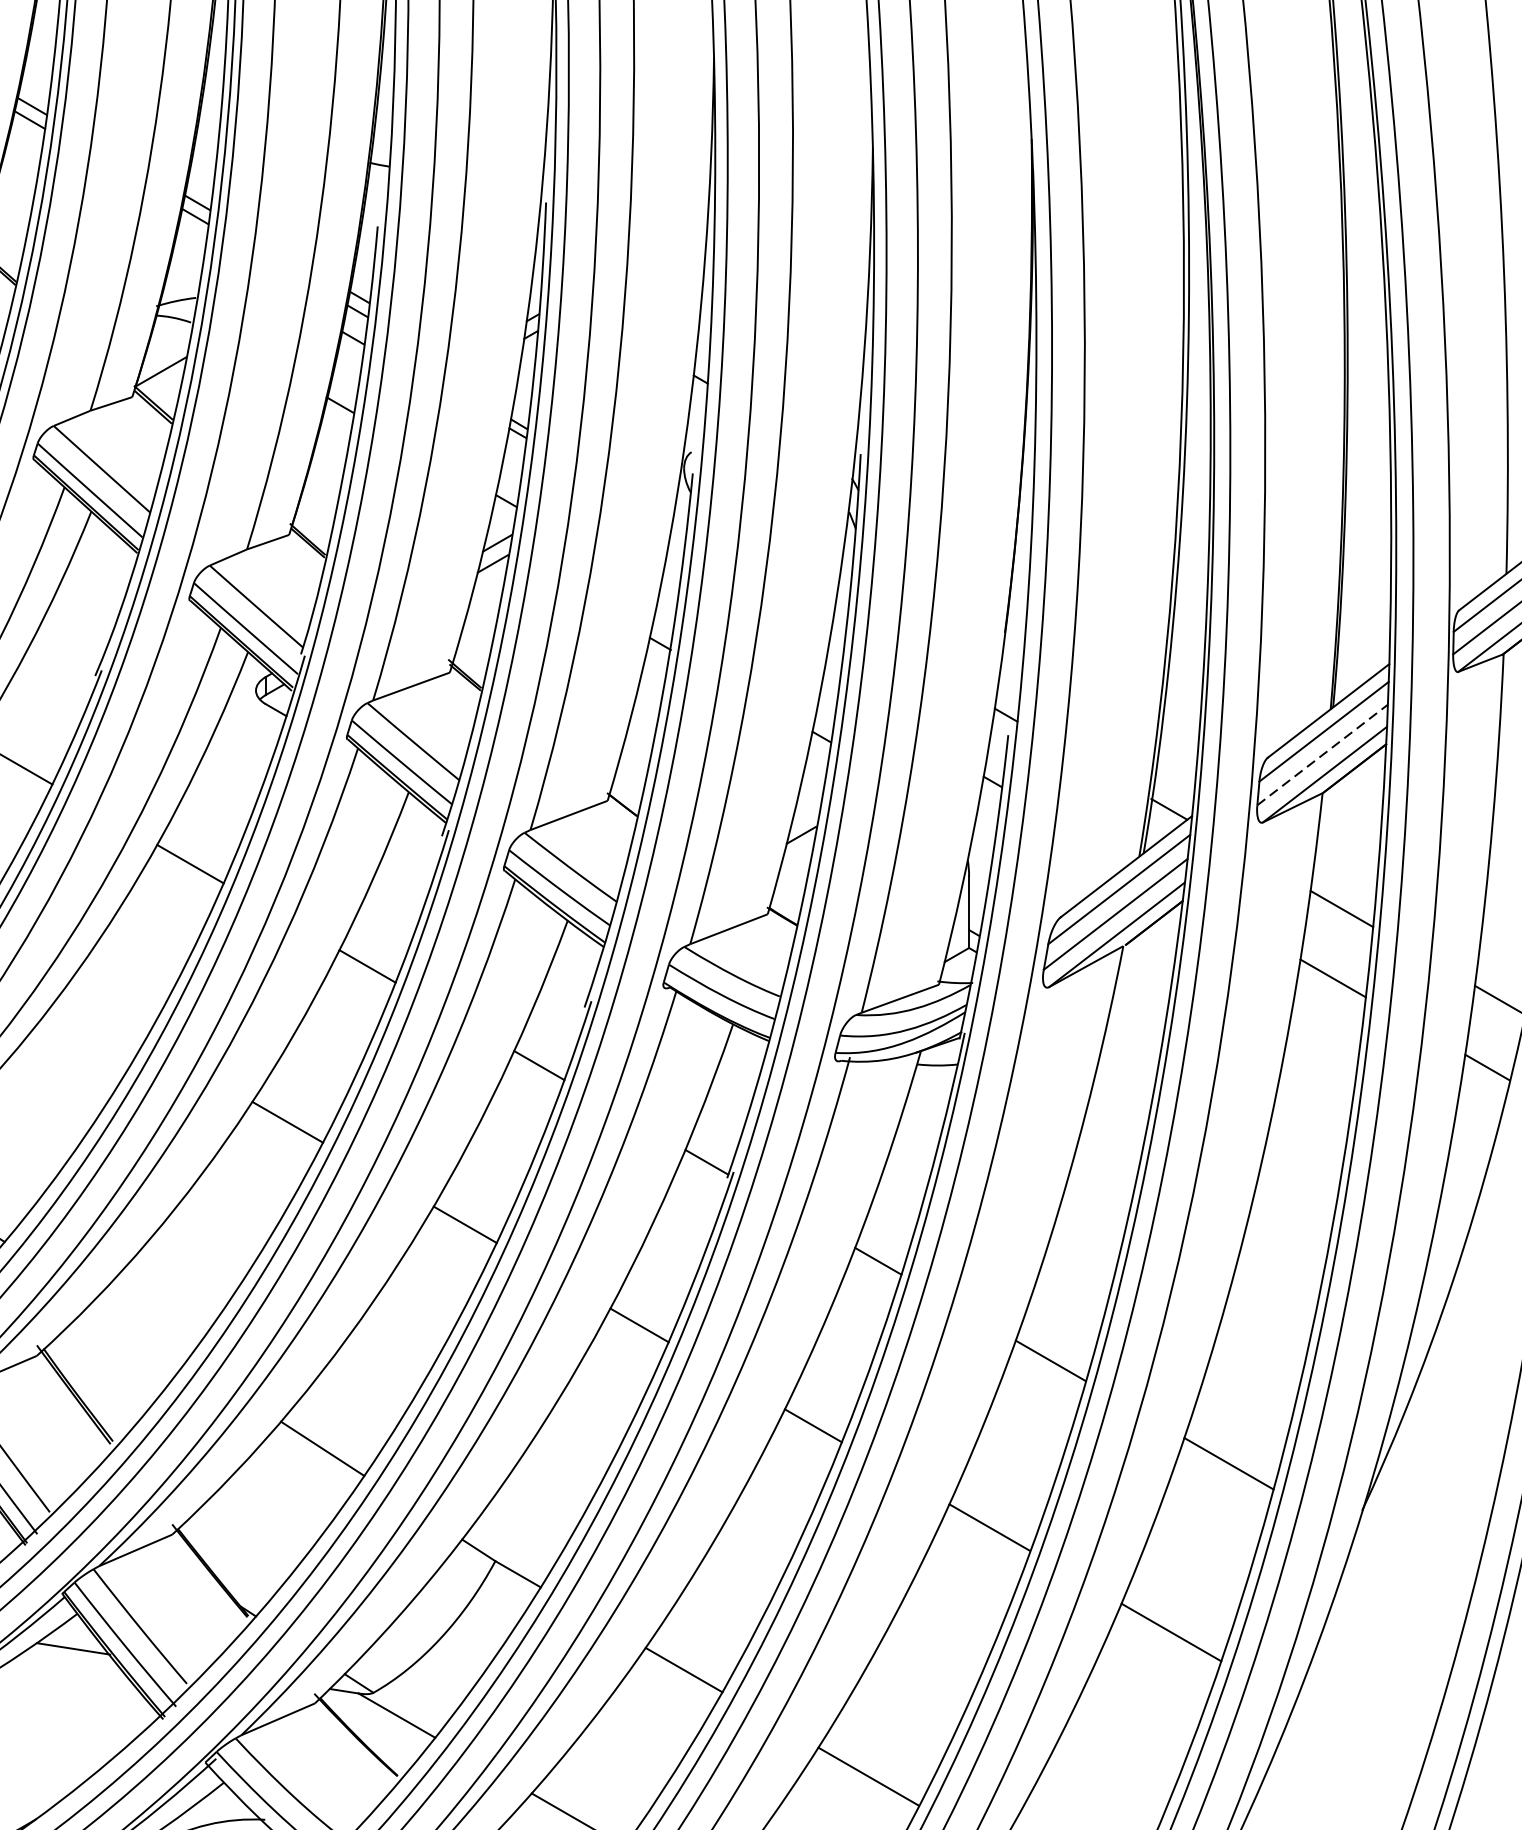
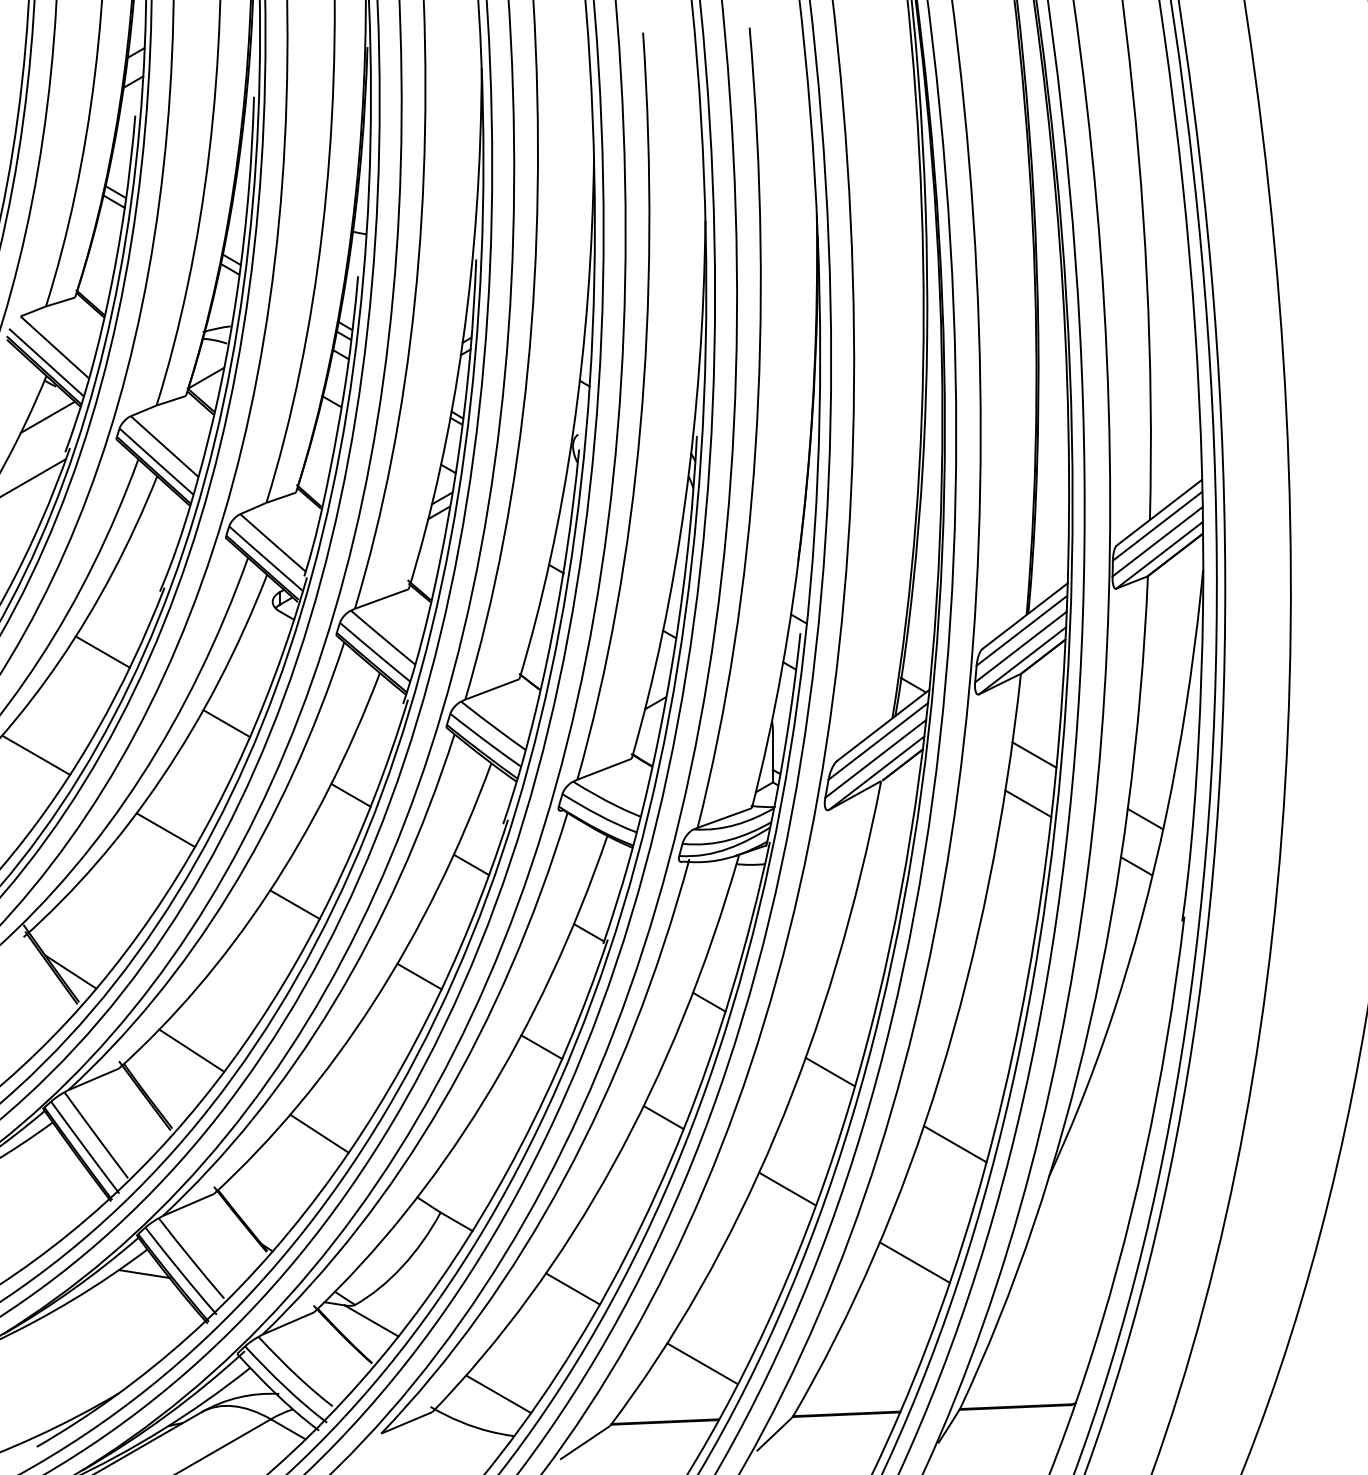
line: (1321, 755) -> (1020, 647), dashed -> solid
line: (103, 1016) -> (165, 830), added
line: (140, 1330) -> (191, 1050), added

